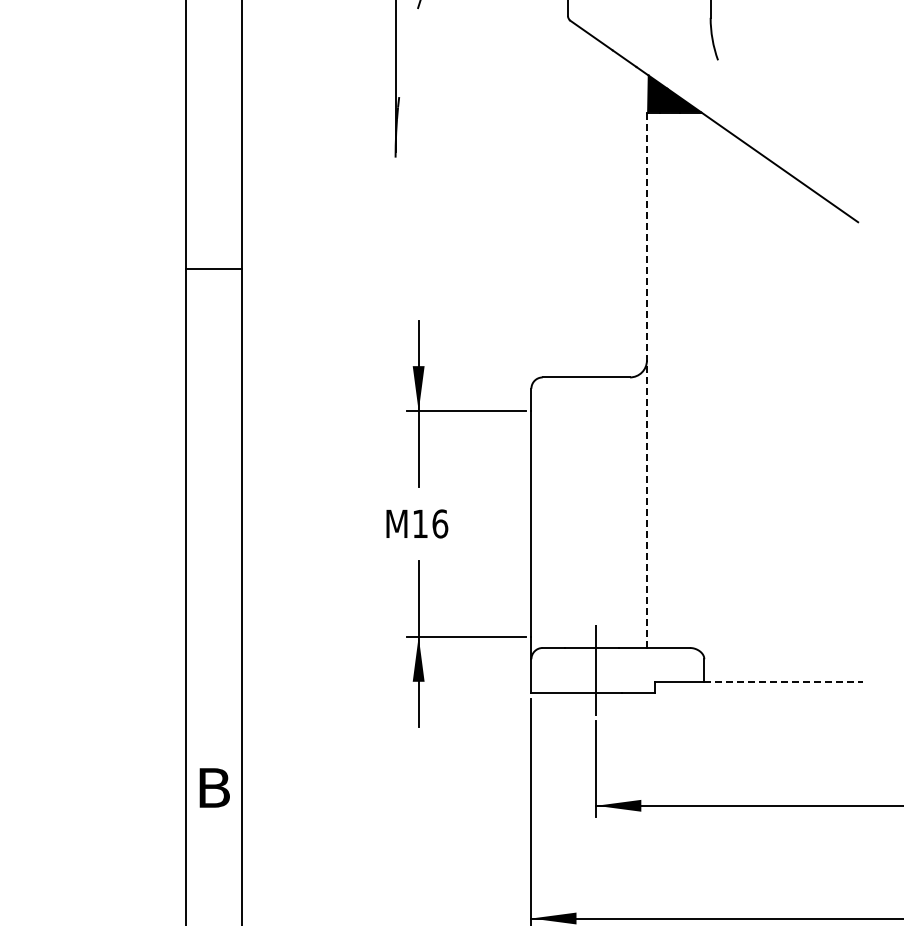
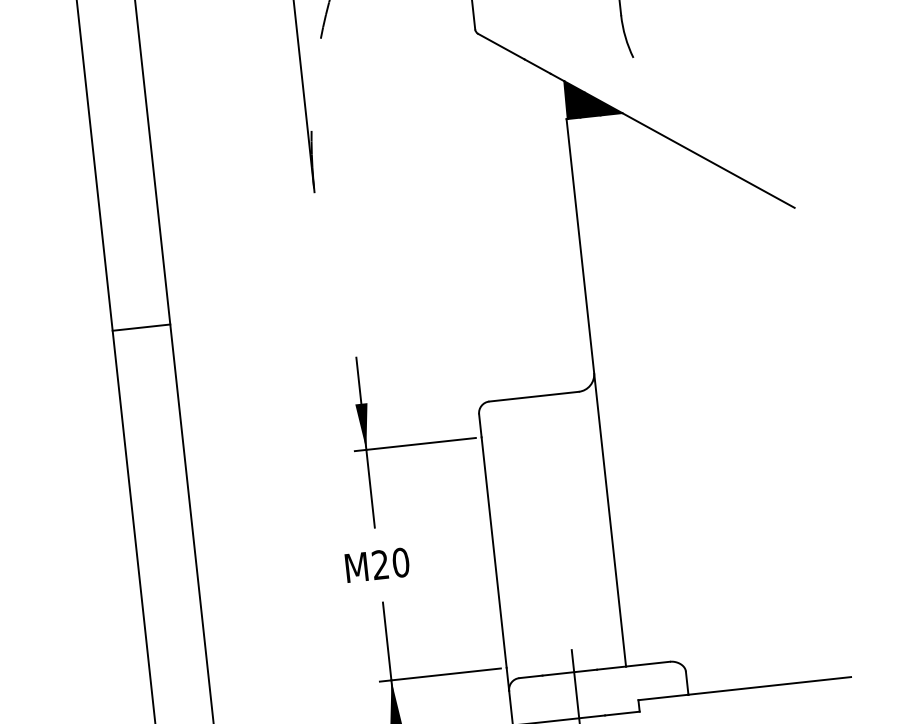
line: (646, 380) -> (595, 393), dashed -> solid
text: (430, 523) -> (390, 563), M16 -> M20
line: (783, 681) -> (769, 685), dashed -> solid

